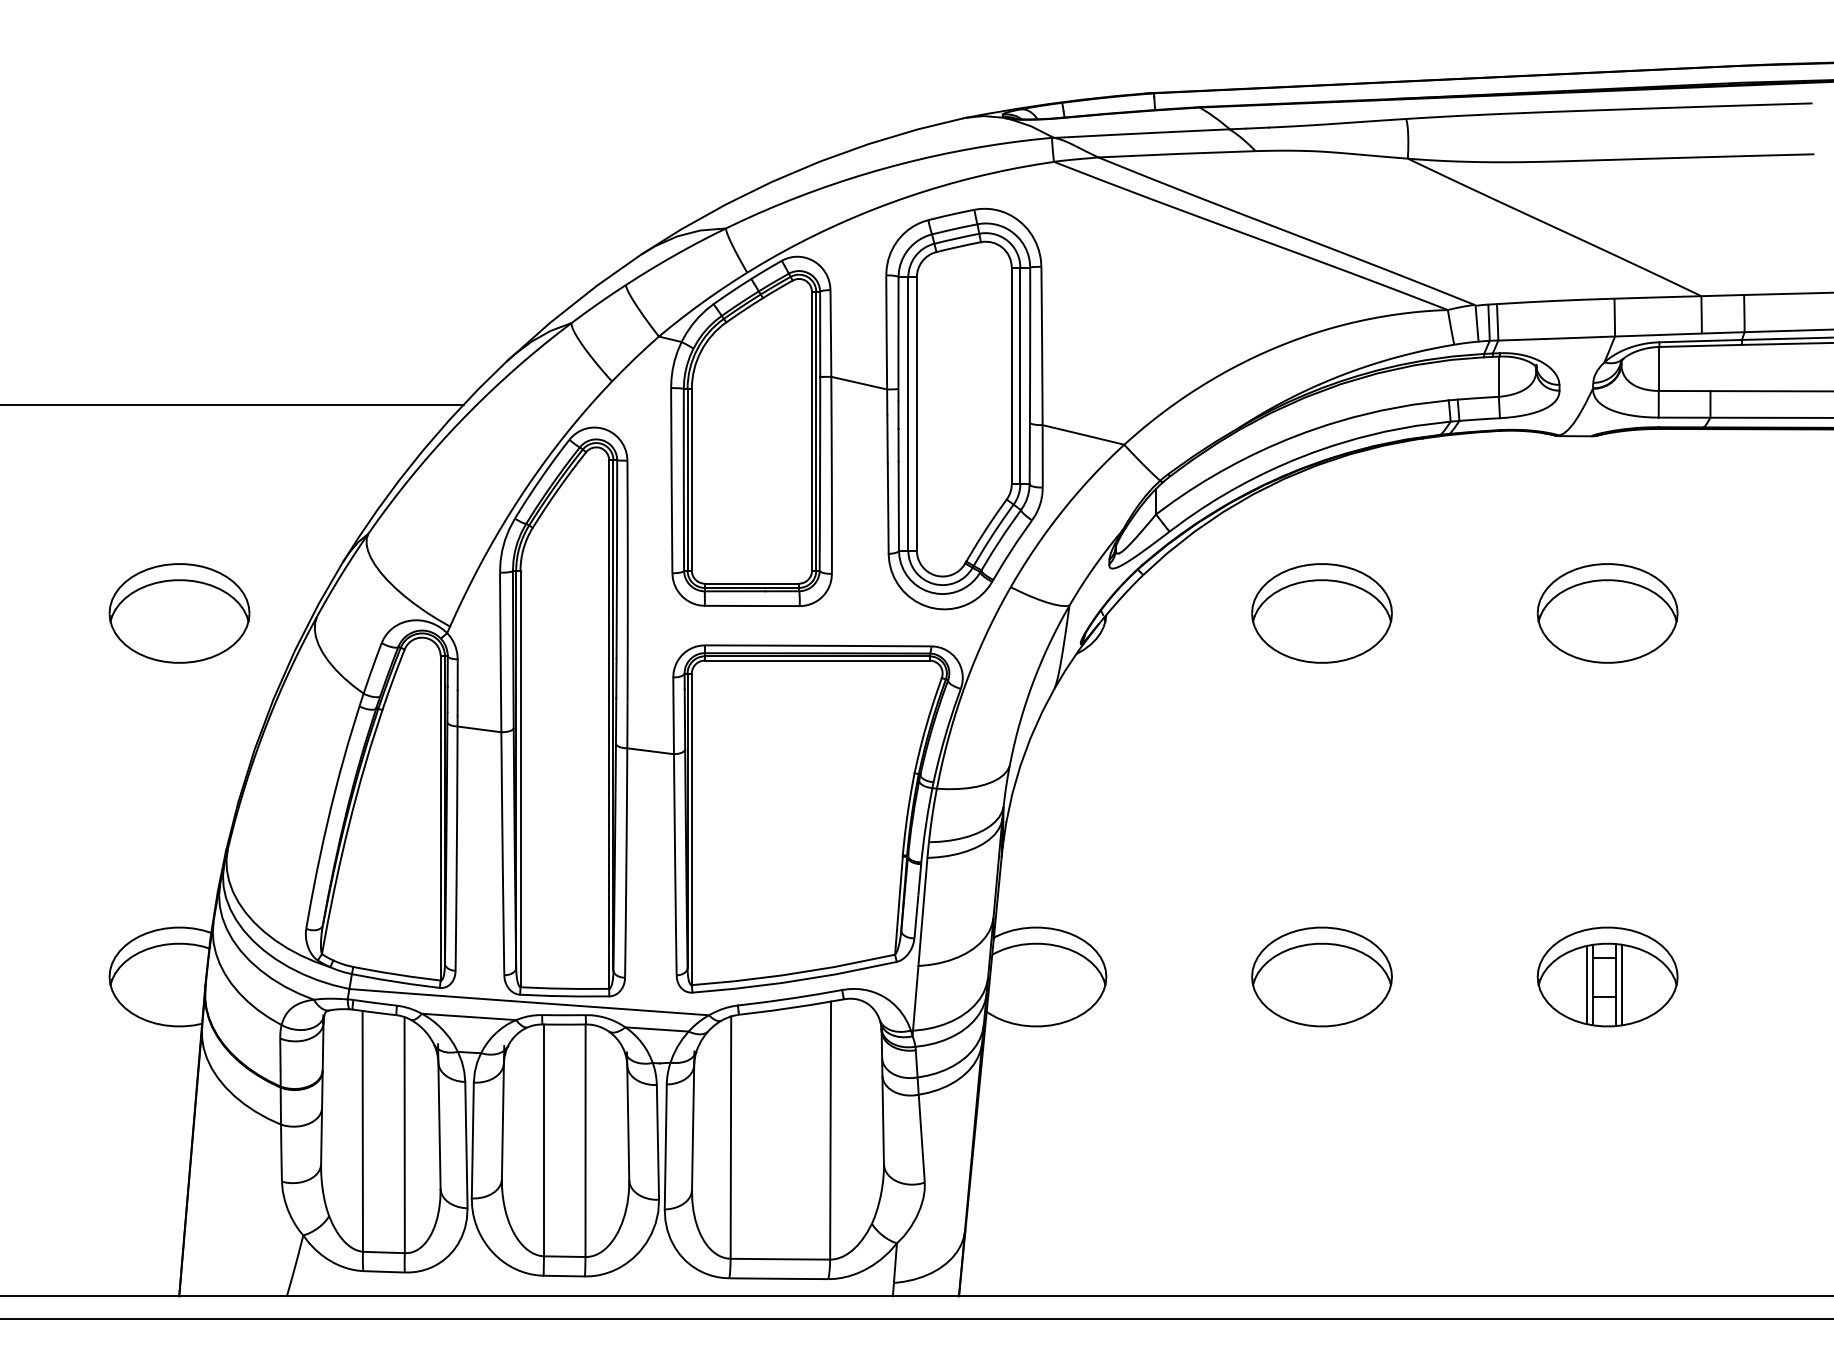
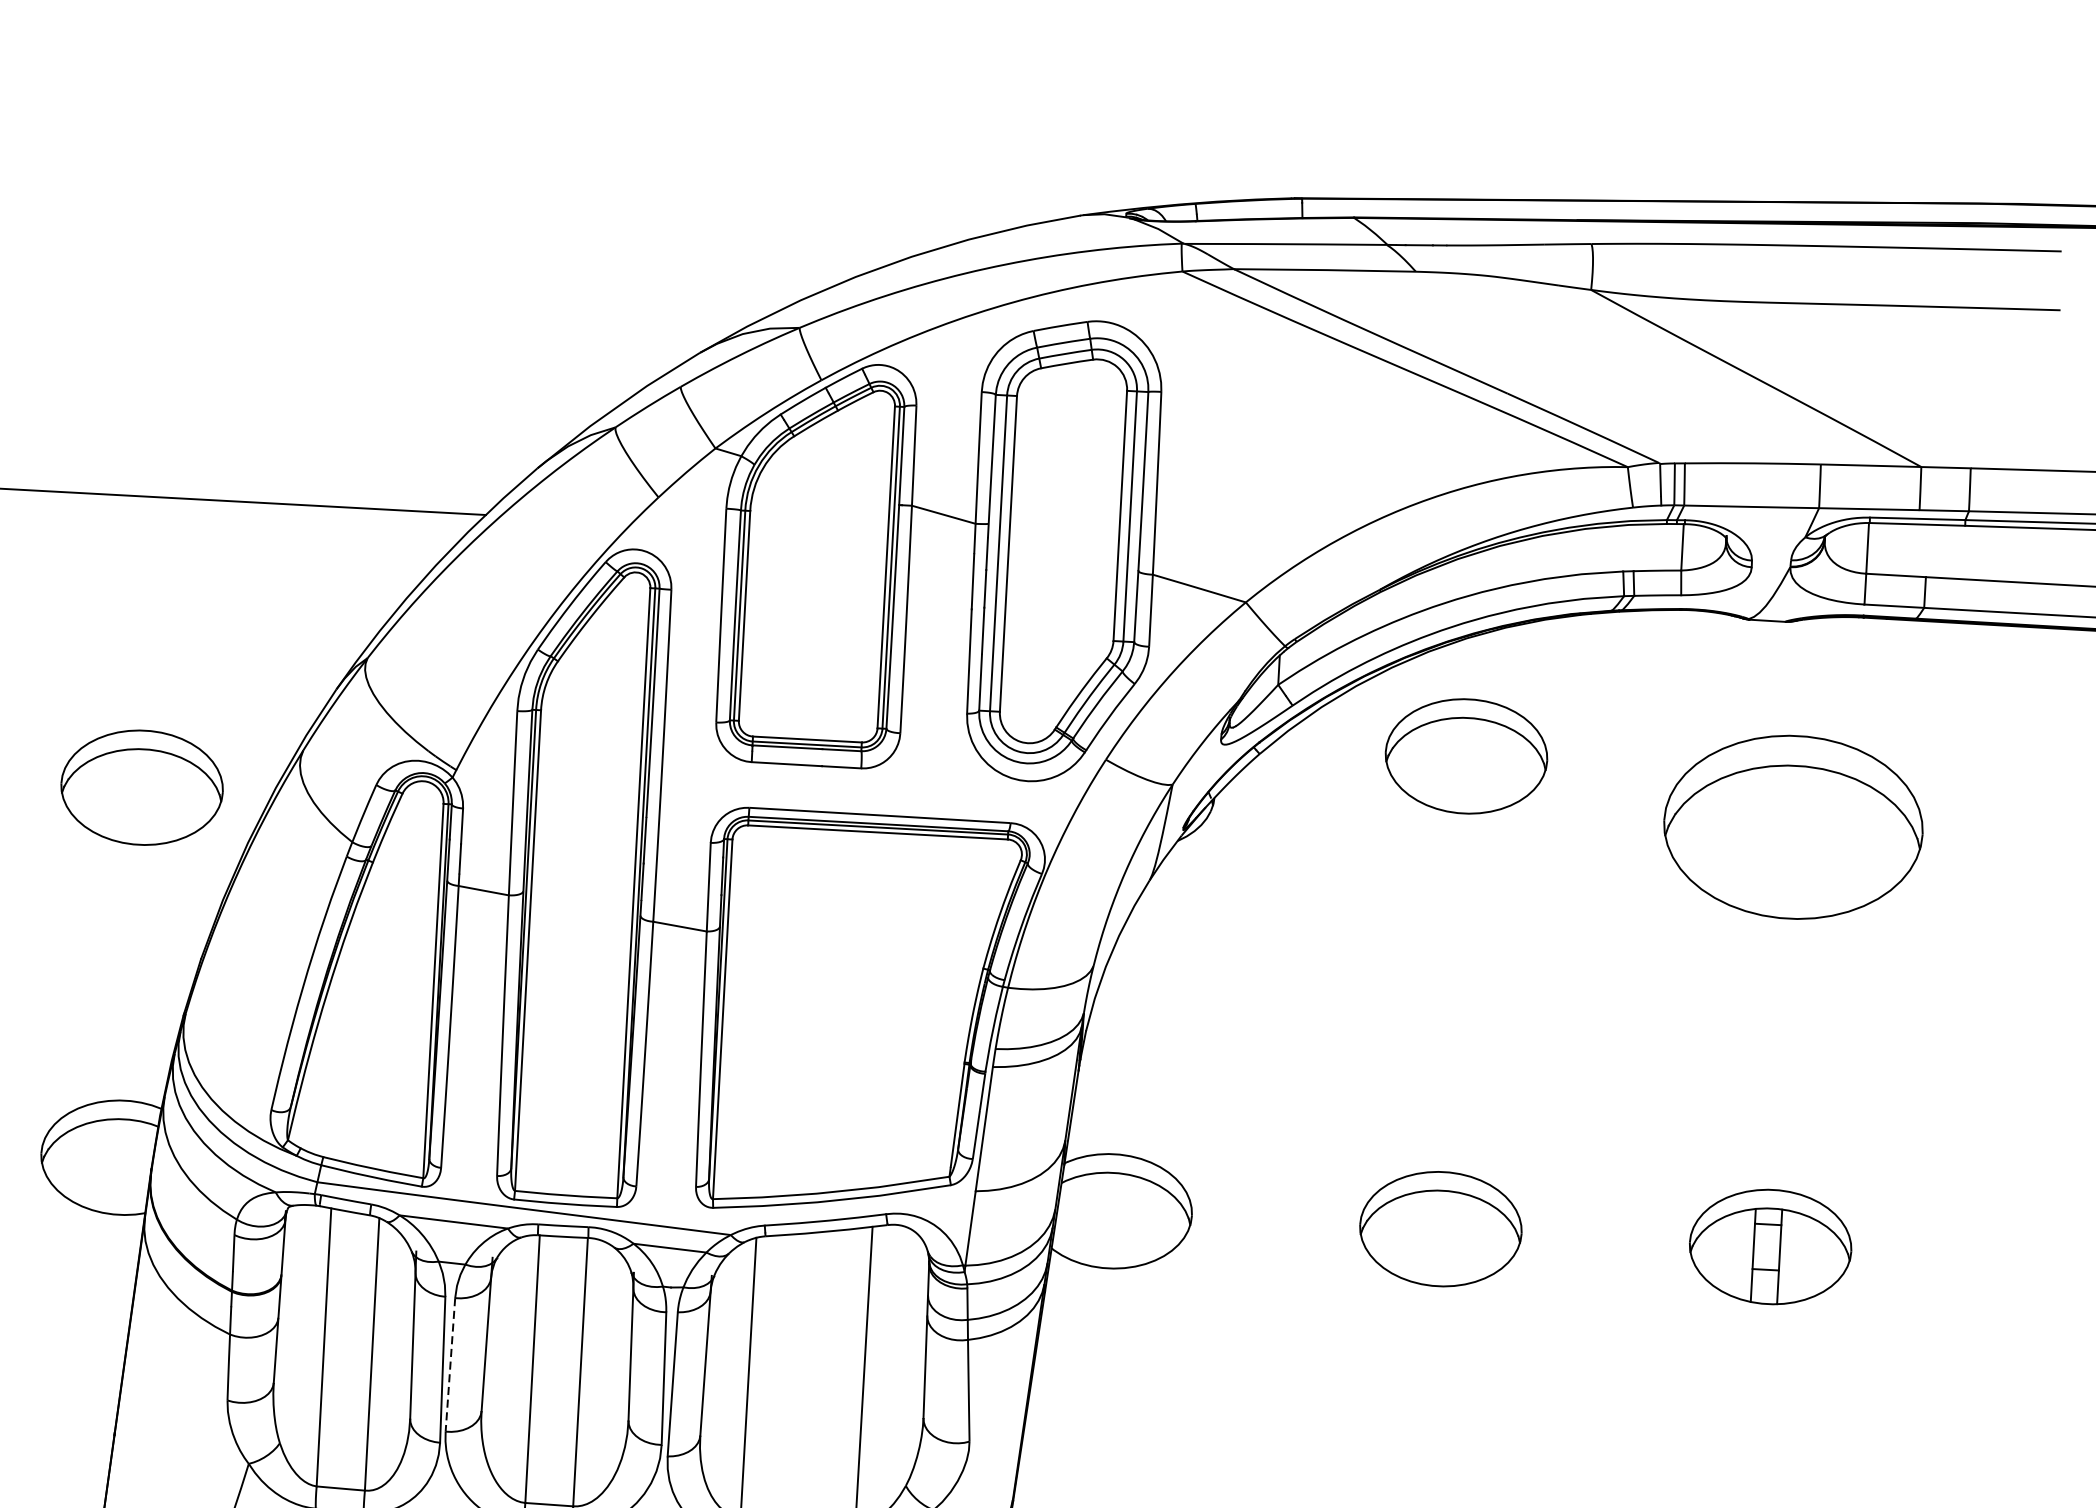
part: (179, 613) -> (142, 787), moved
part: (1321, 613) -> (1465, 756), moved
part: (1607, 613) -> (1793, 827), size x1.6
line: (1587, 984) -> (1746, 1254), removed
line: (1621, 984) -> (1786, 1256), removed
line: (472, 1140) -> (450, 1364), solid -> dashed

